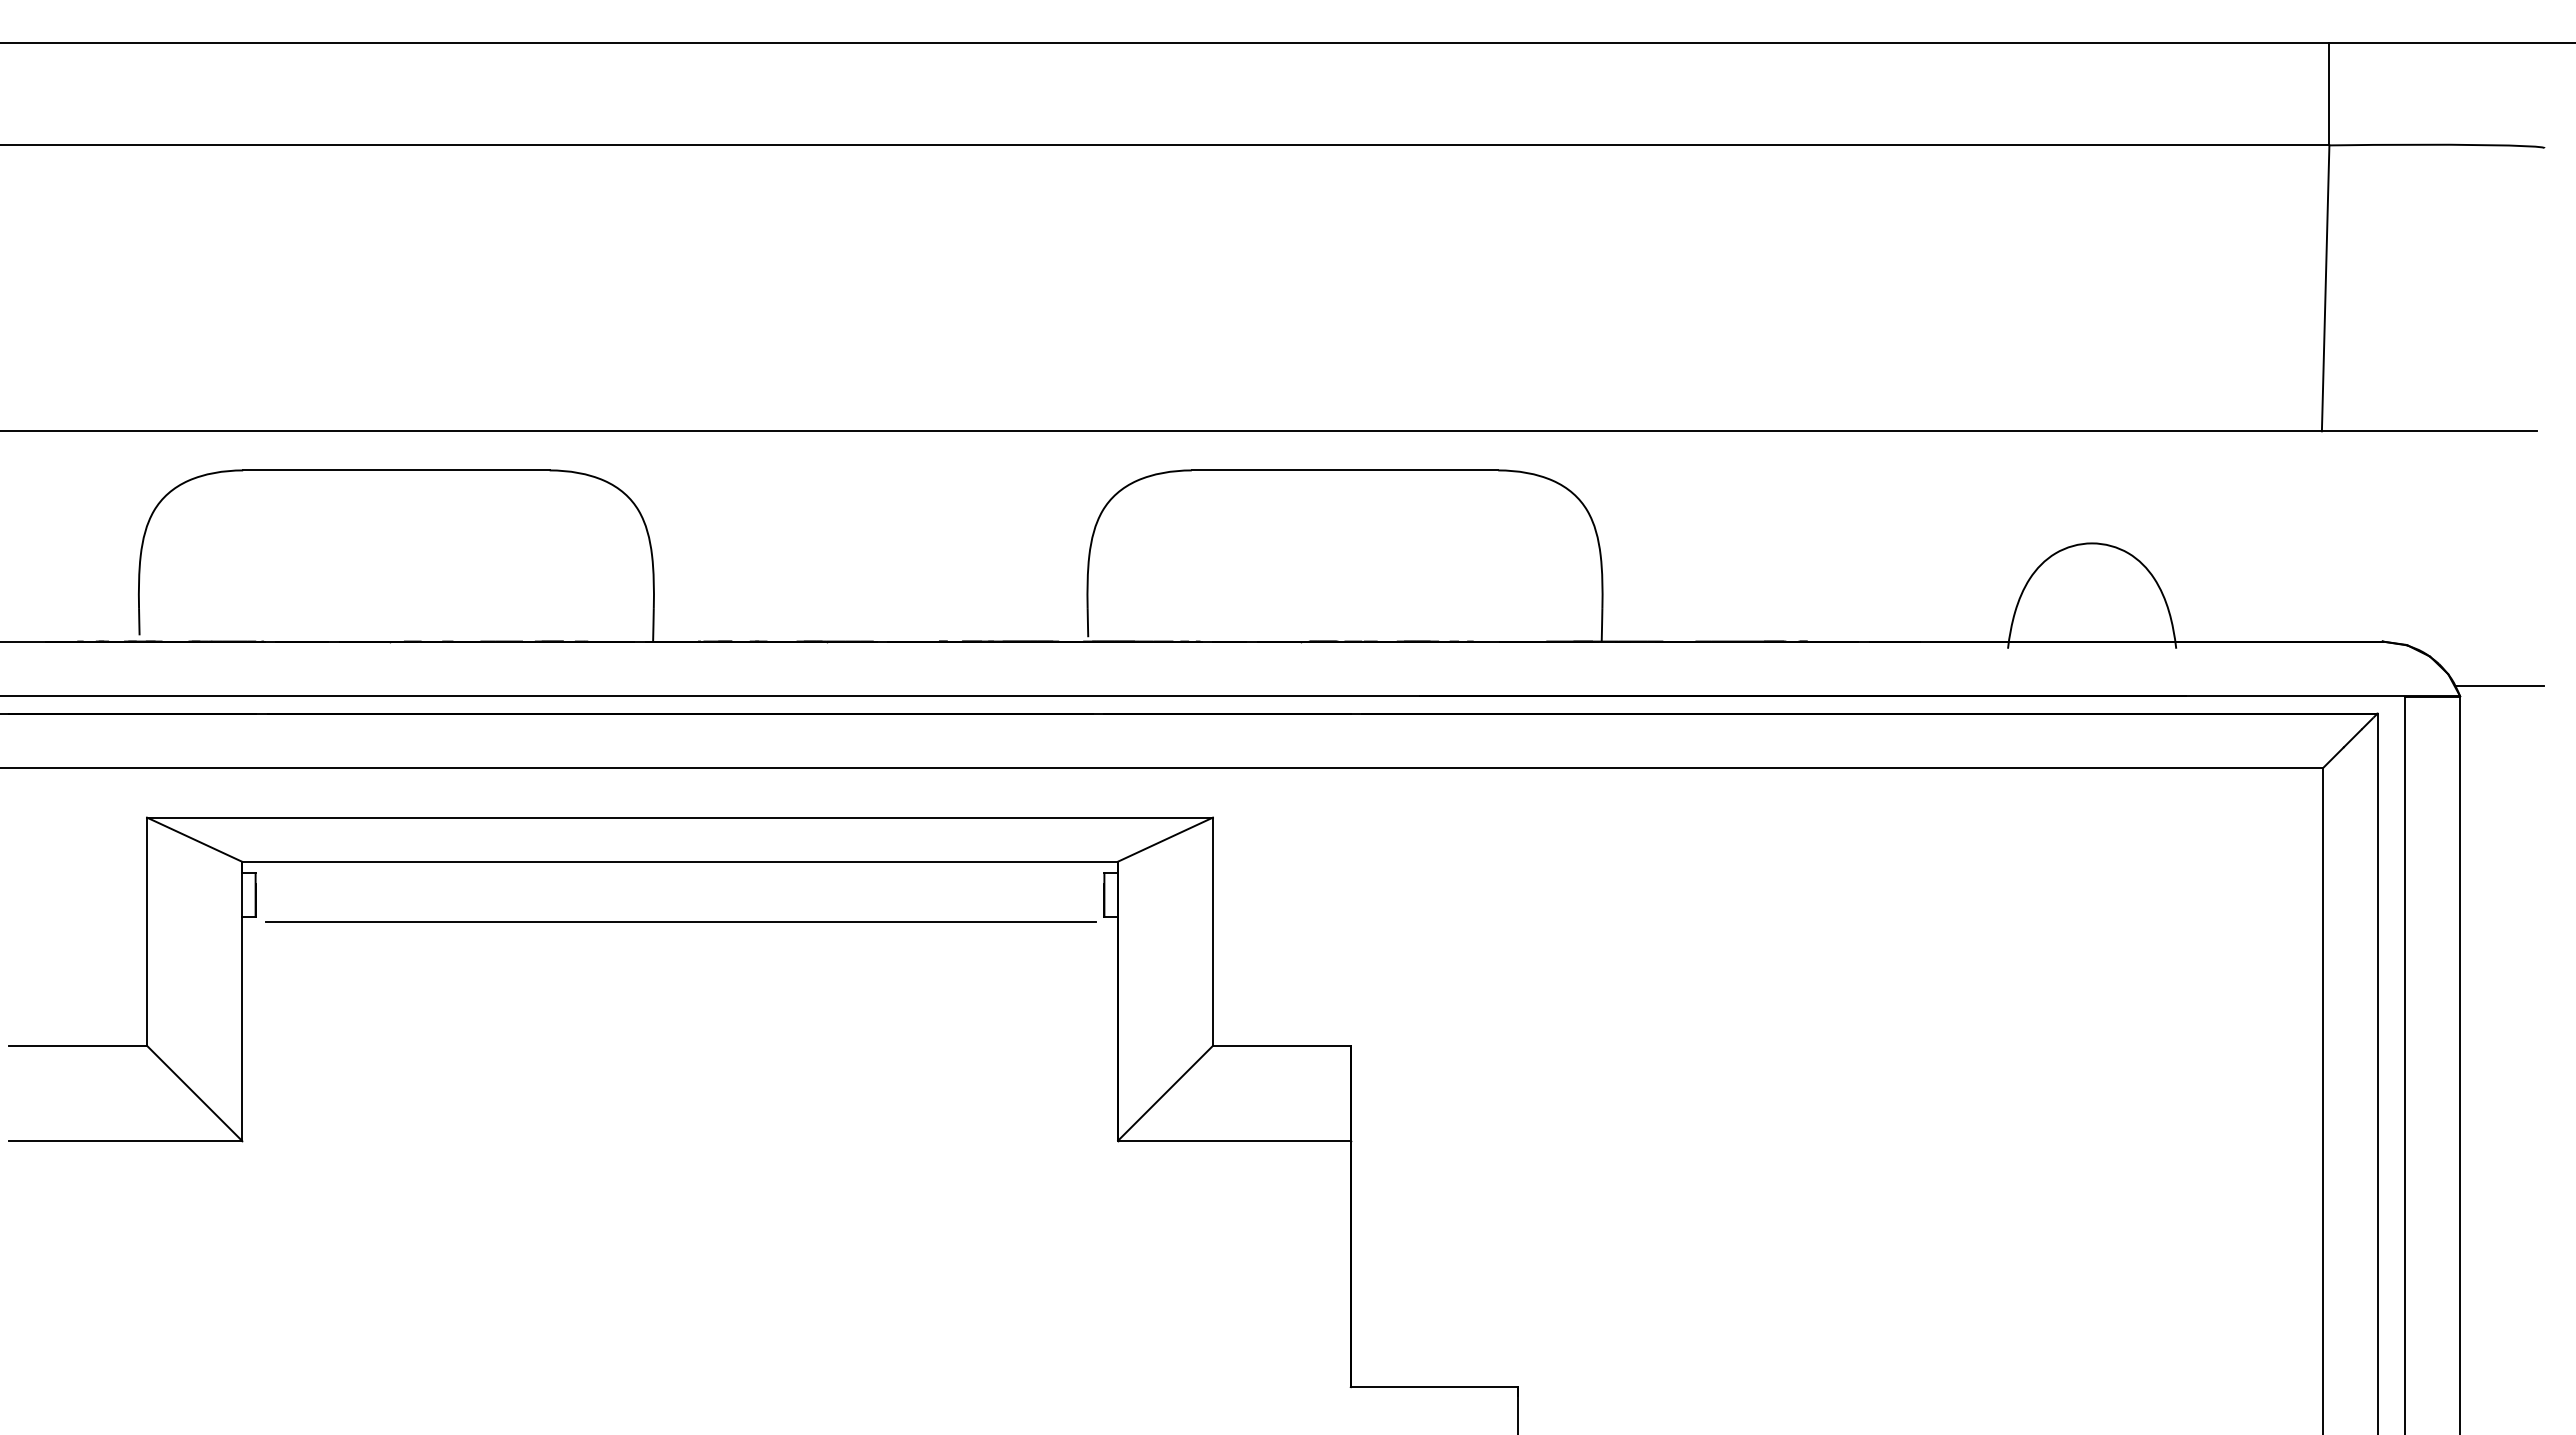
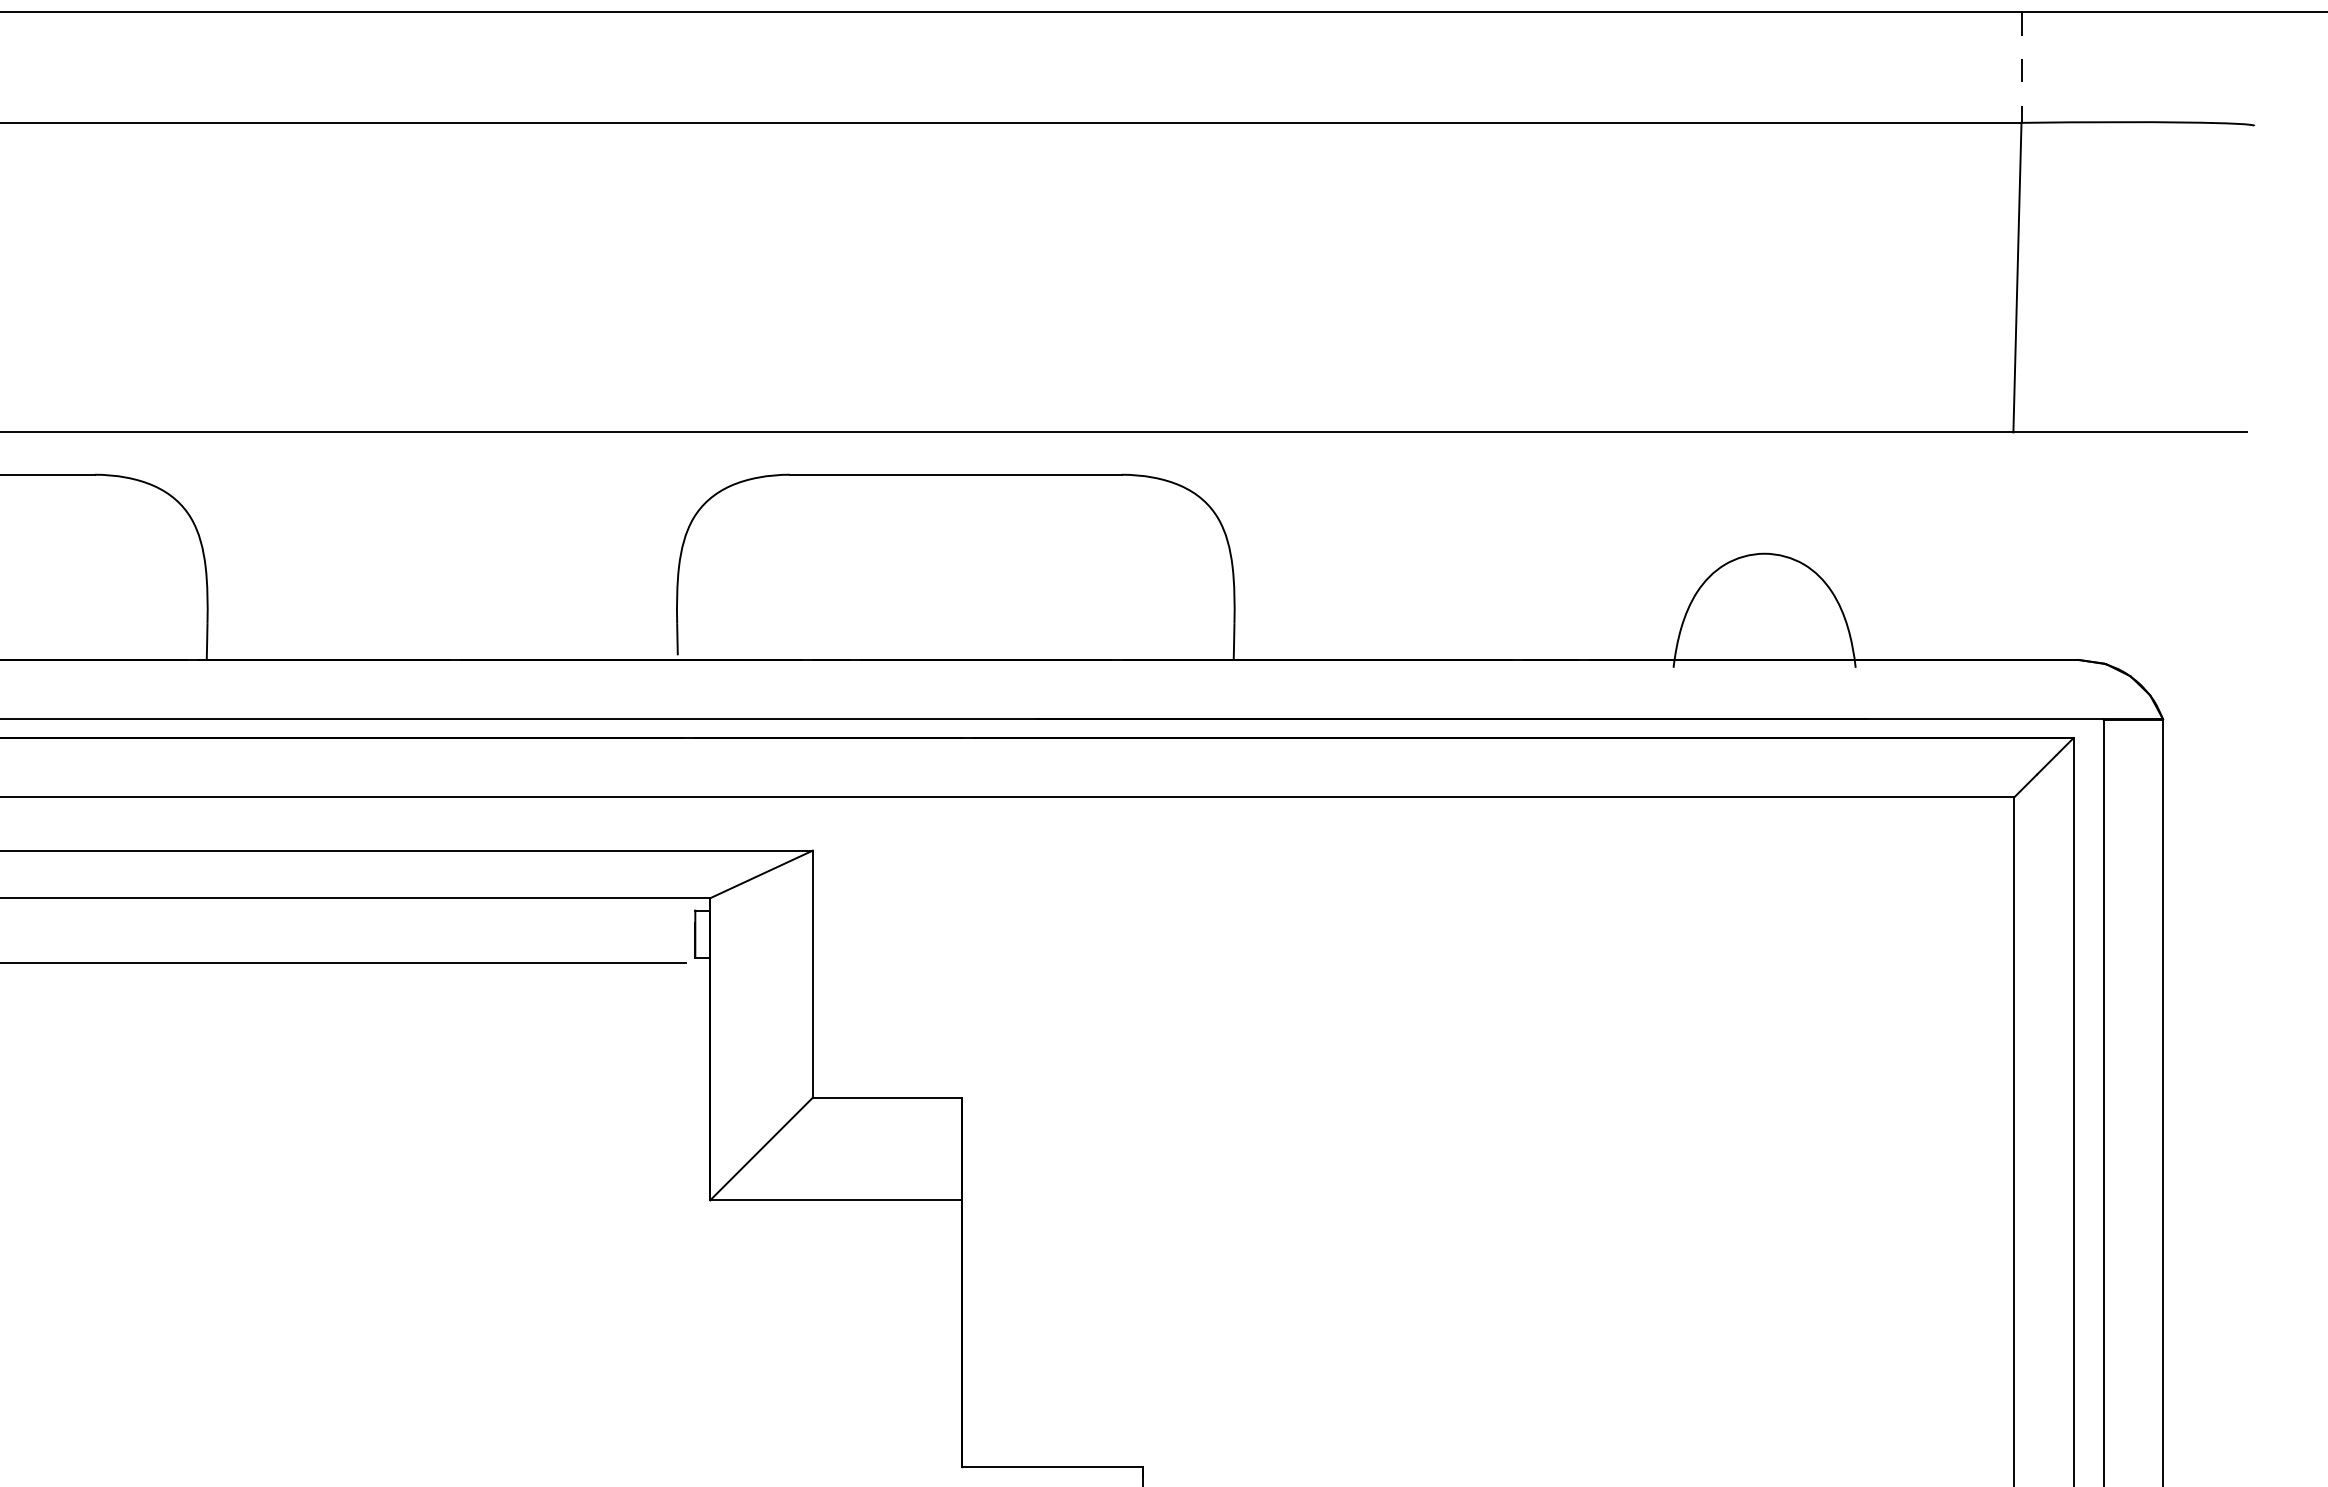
line: (2329, 94) -> (2021, 67), solid -> dashed
line: (2498, 685) -> (2204, 707), removed

